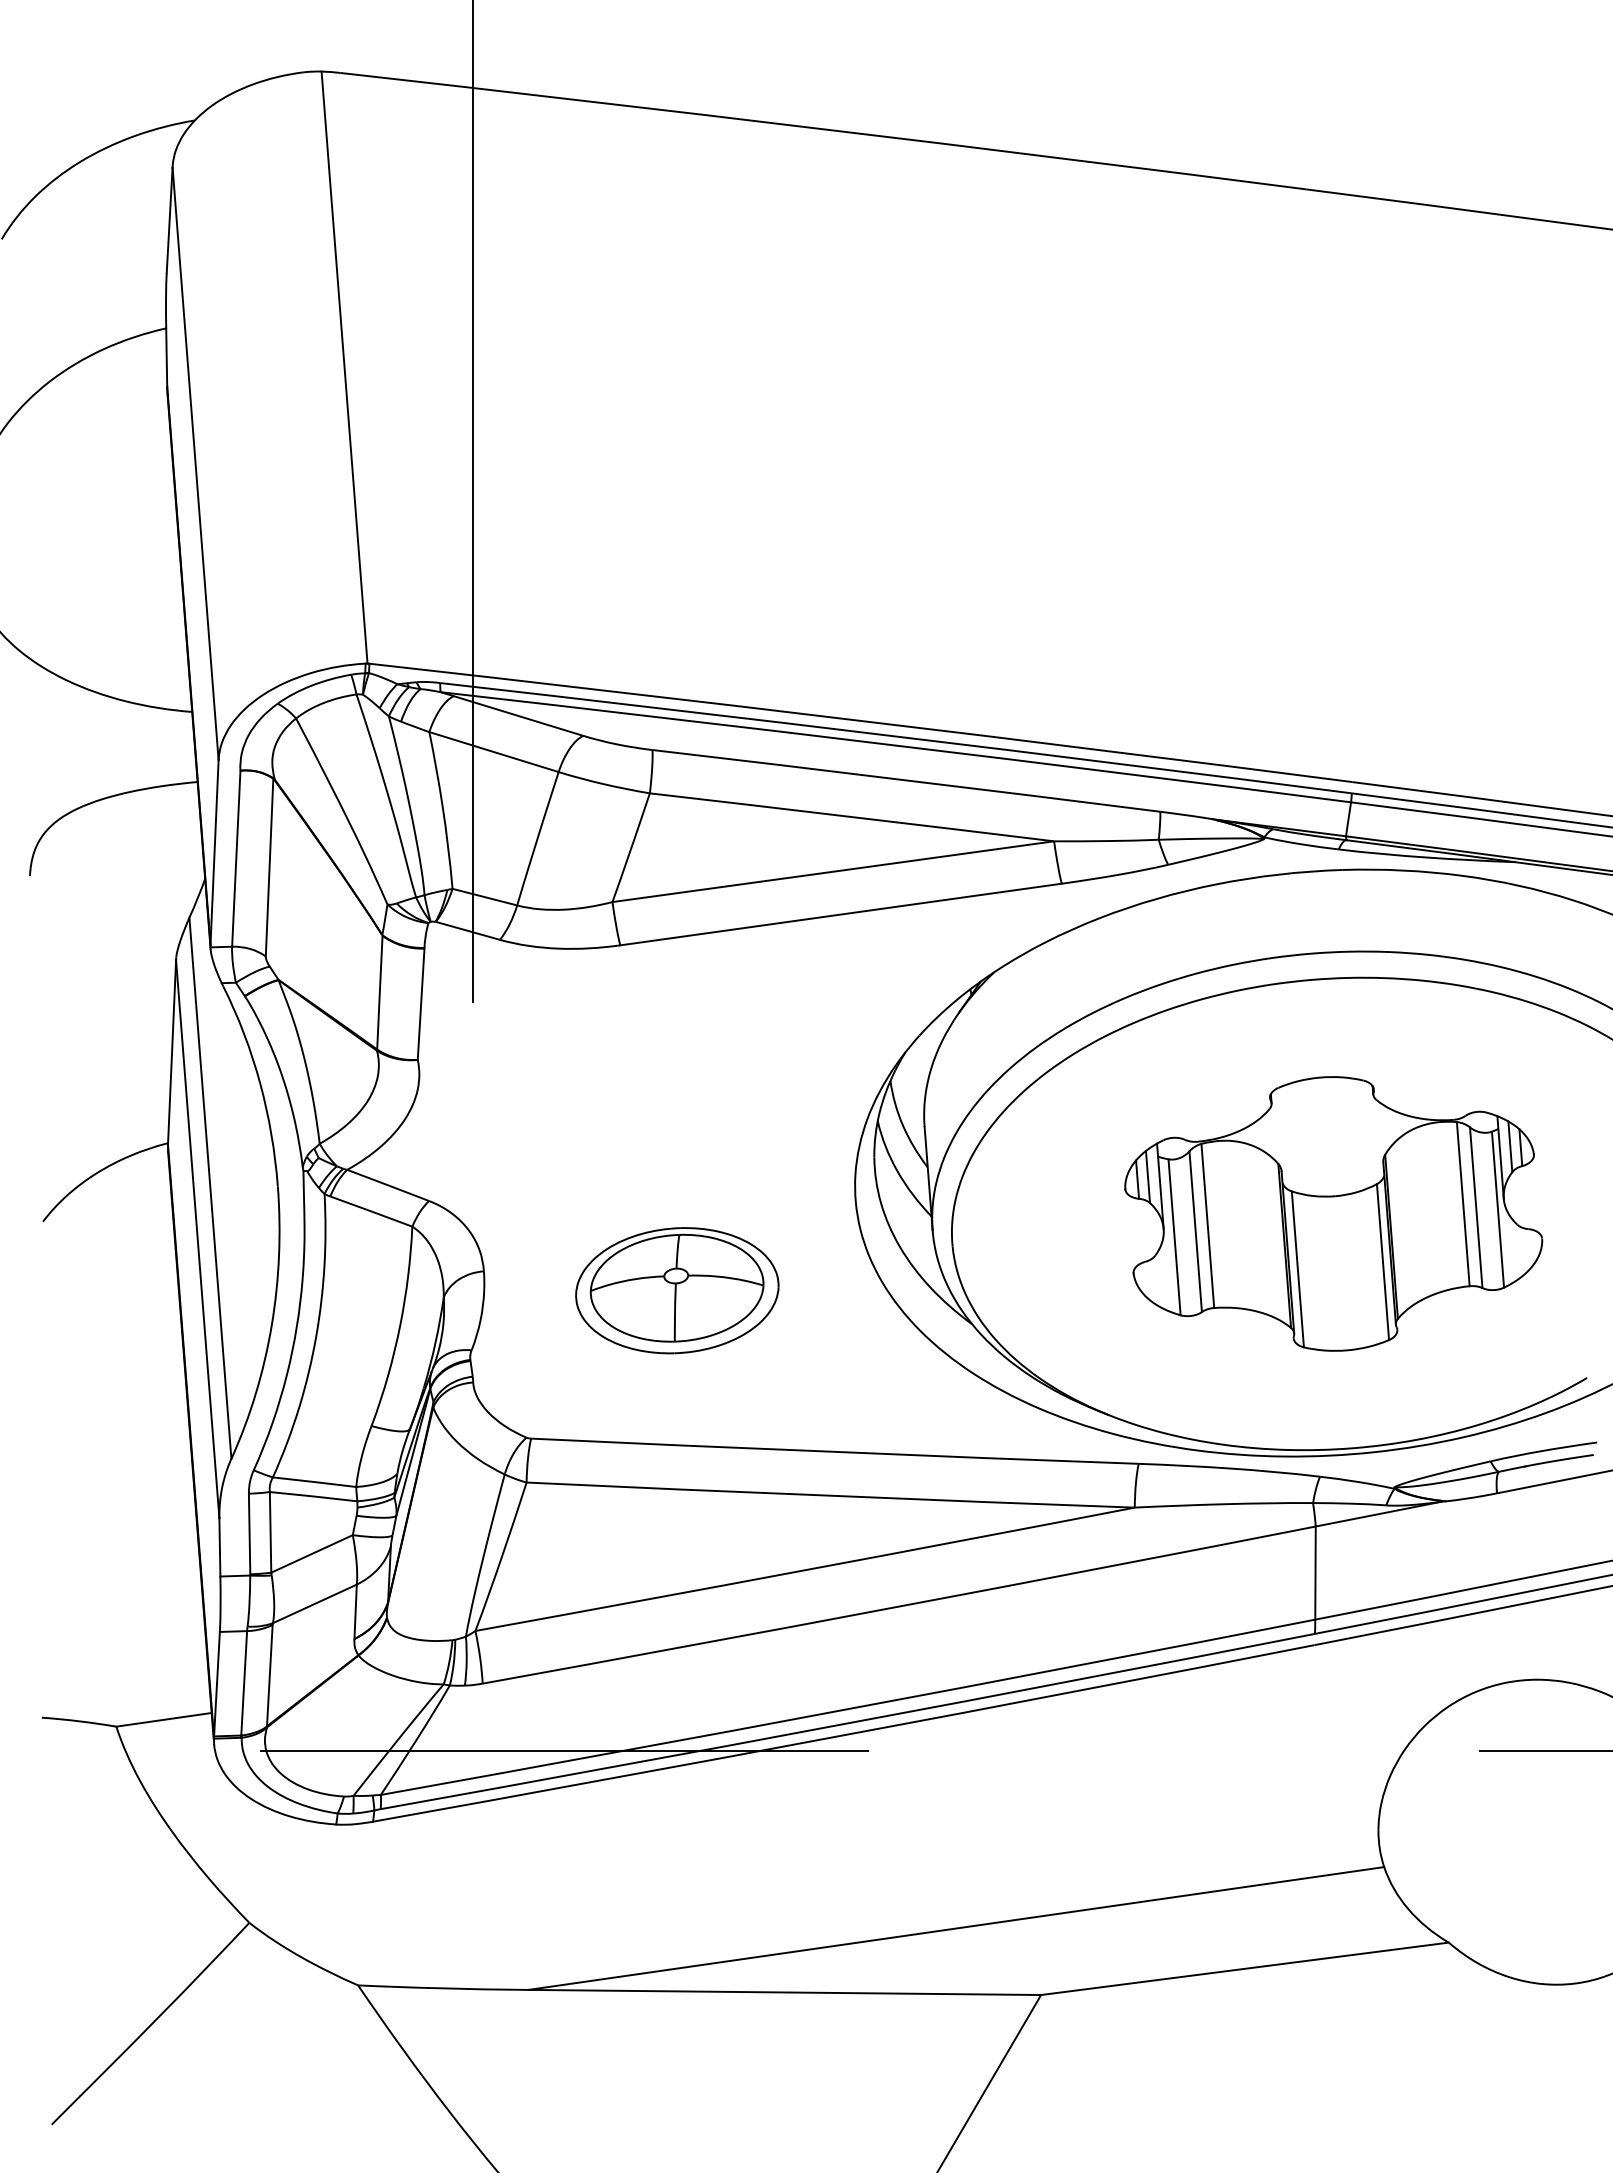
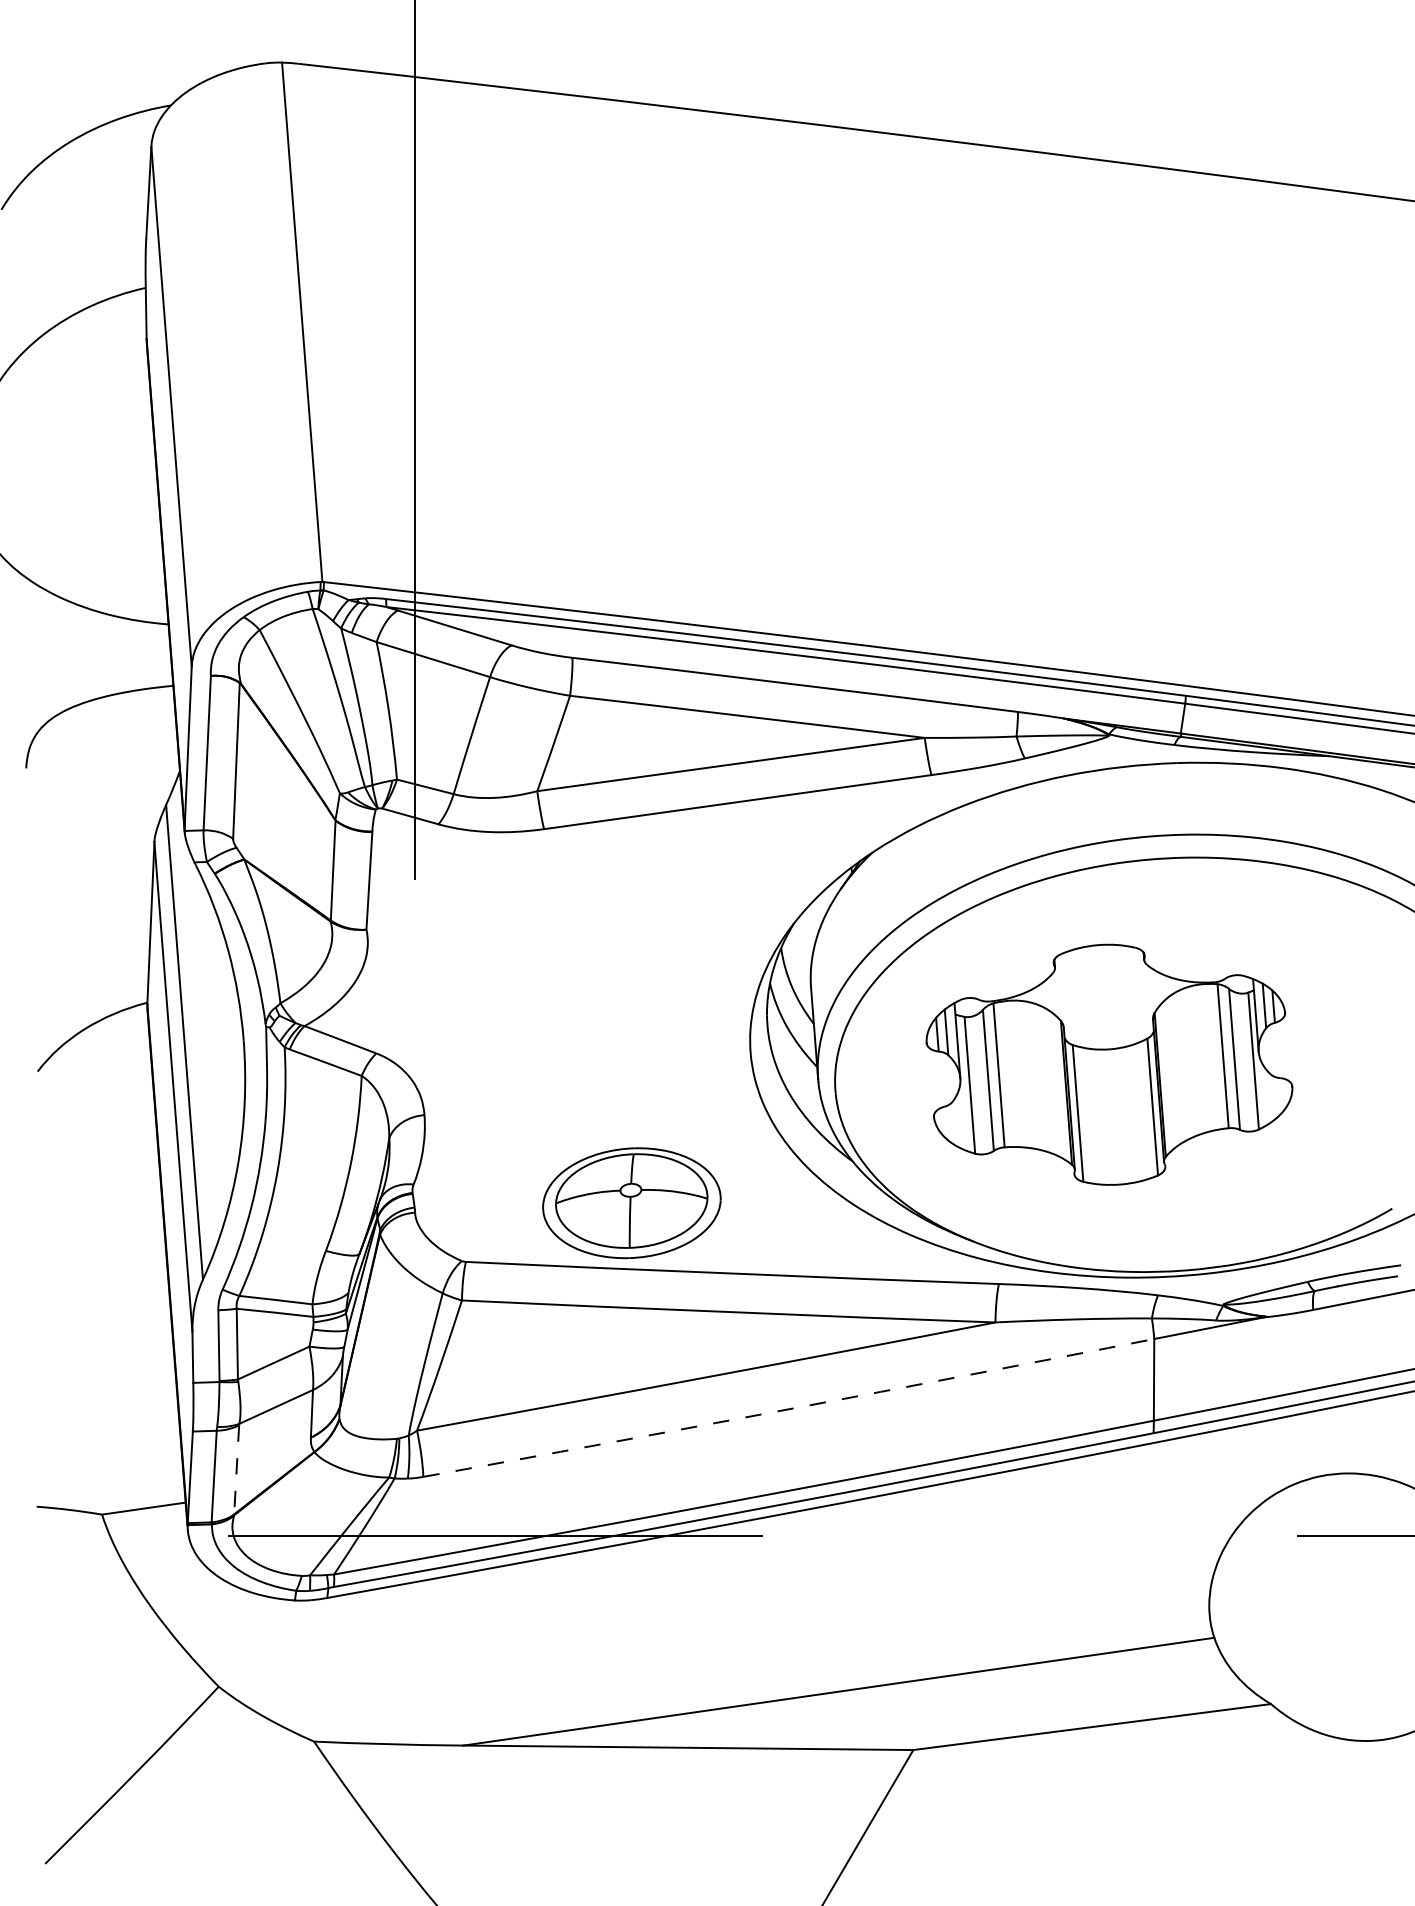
part: (1333, 1213) -> (1109, 1064), moved
part: (677, 1290) -> (632, 1203), moved
arc: (899, 1606) -> (789, 1409), solid -> dashed
line: (269, 1675) -> (236, 1469), solid -> dashed

